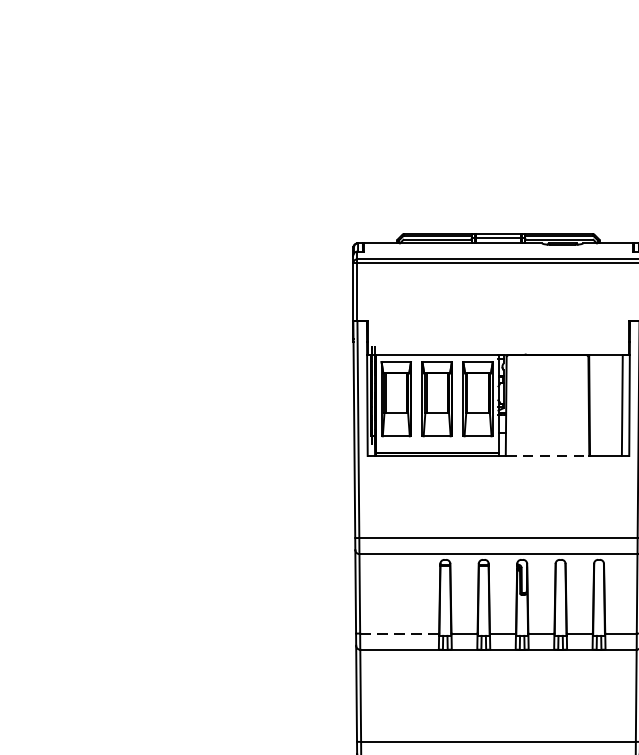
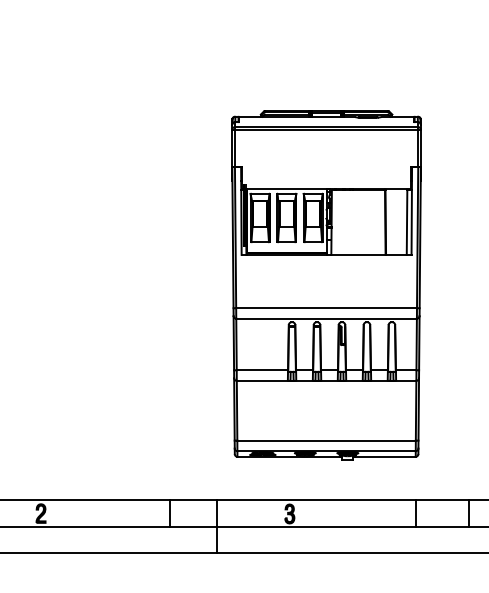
line: (547, 455) -> (358, 254), dashed -> solid
line: (399, 633) -> (262, 370), dashed -> solid

